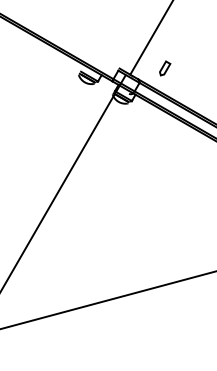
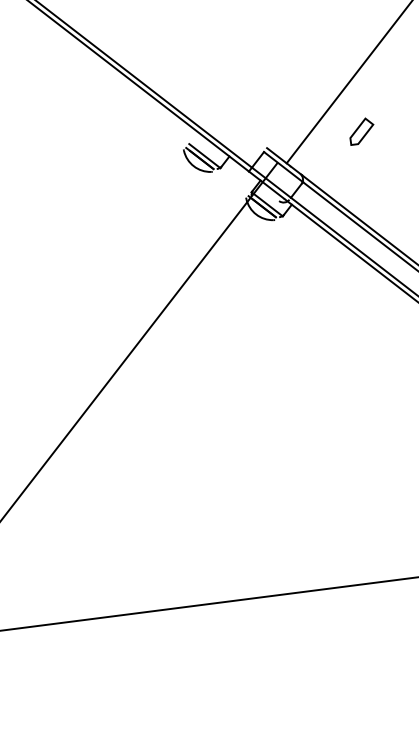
part: (165, 68) -> (362, 132), moved

